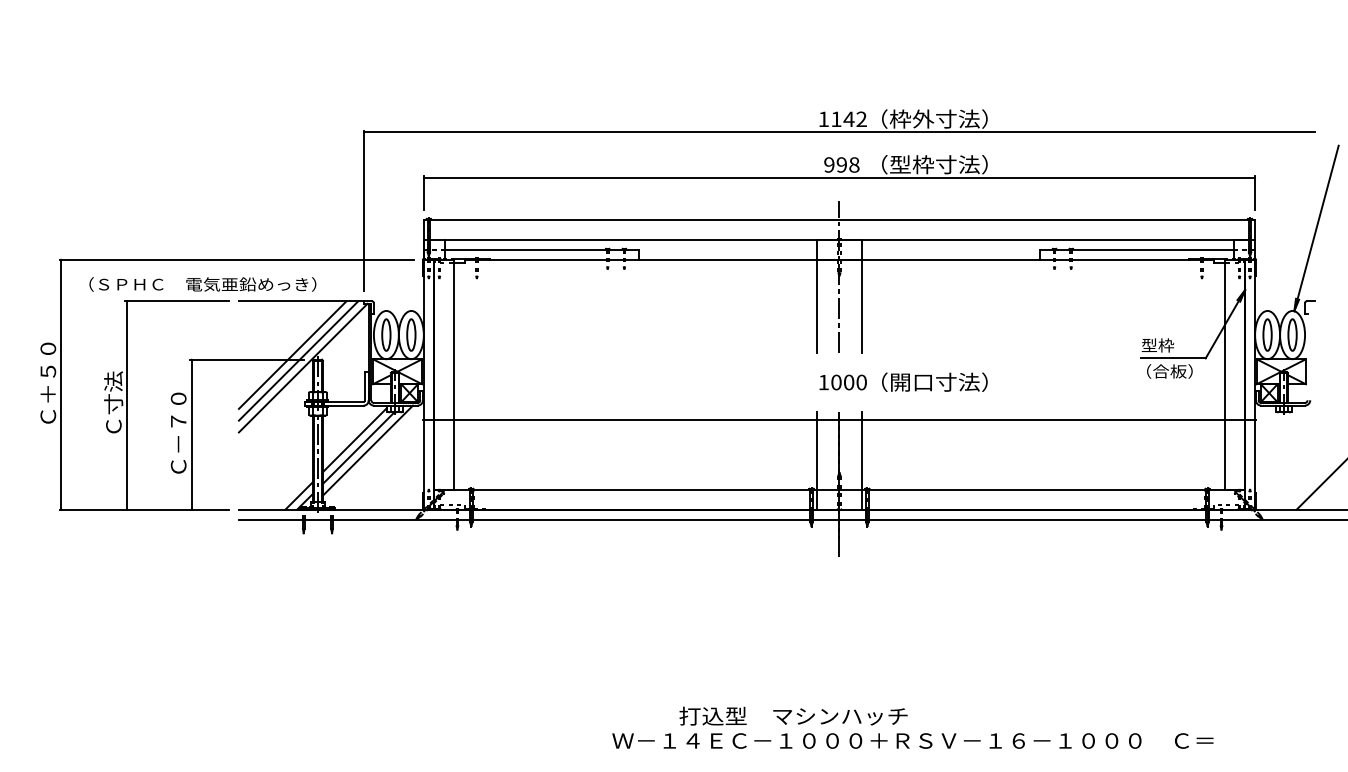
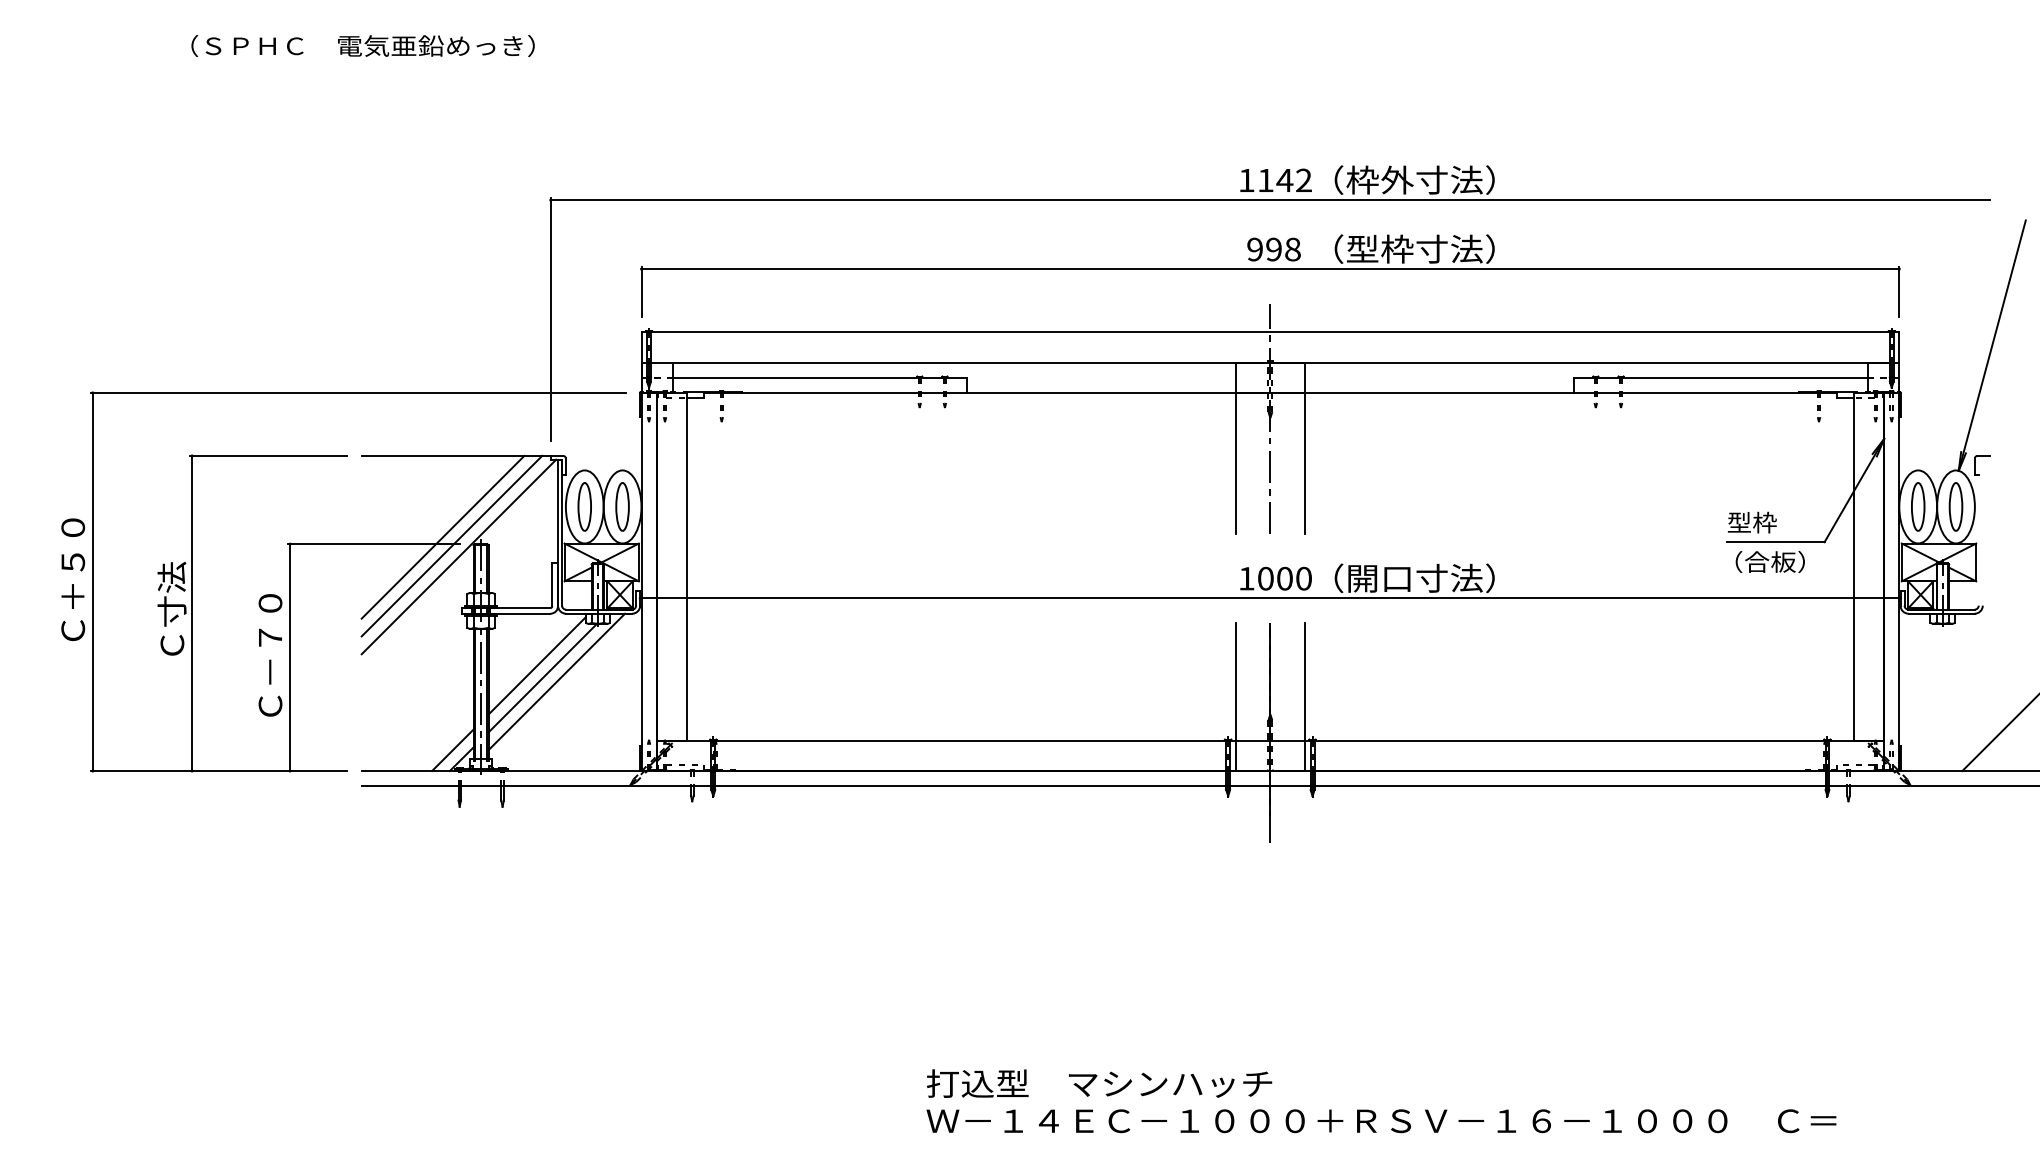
text: (202, 284) -> (362, 46), moved
line: (839, 419) -> (1270, 598), moved
text: (793, 715) -> (1099, 1082), moved

